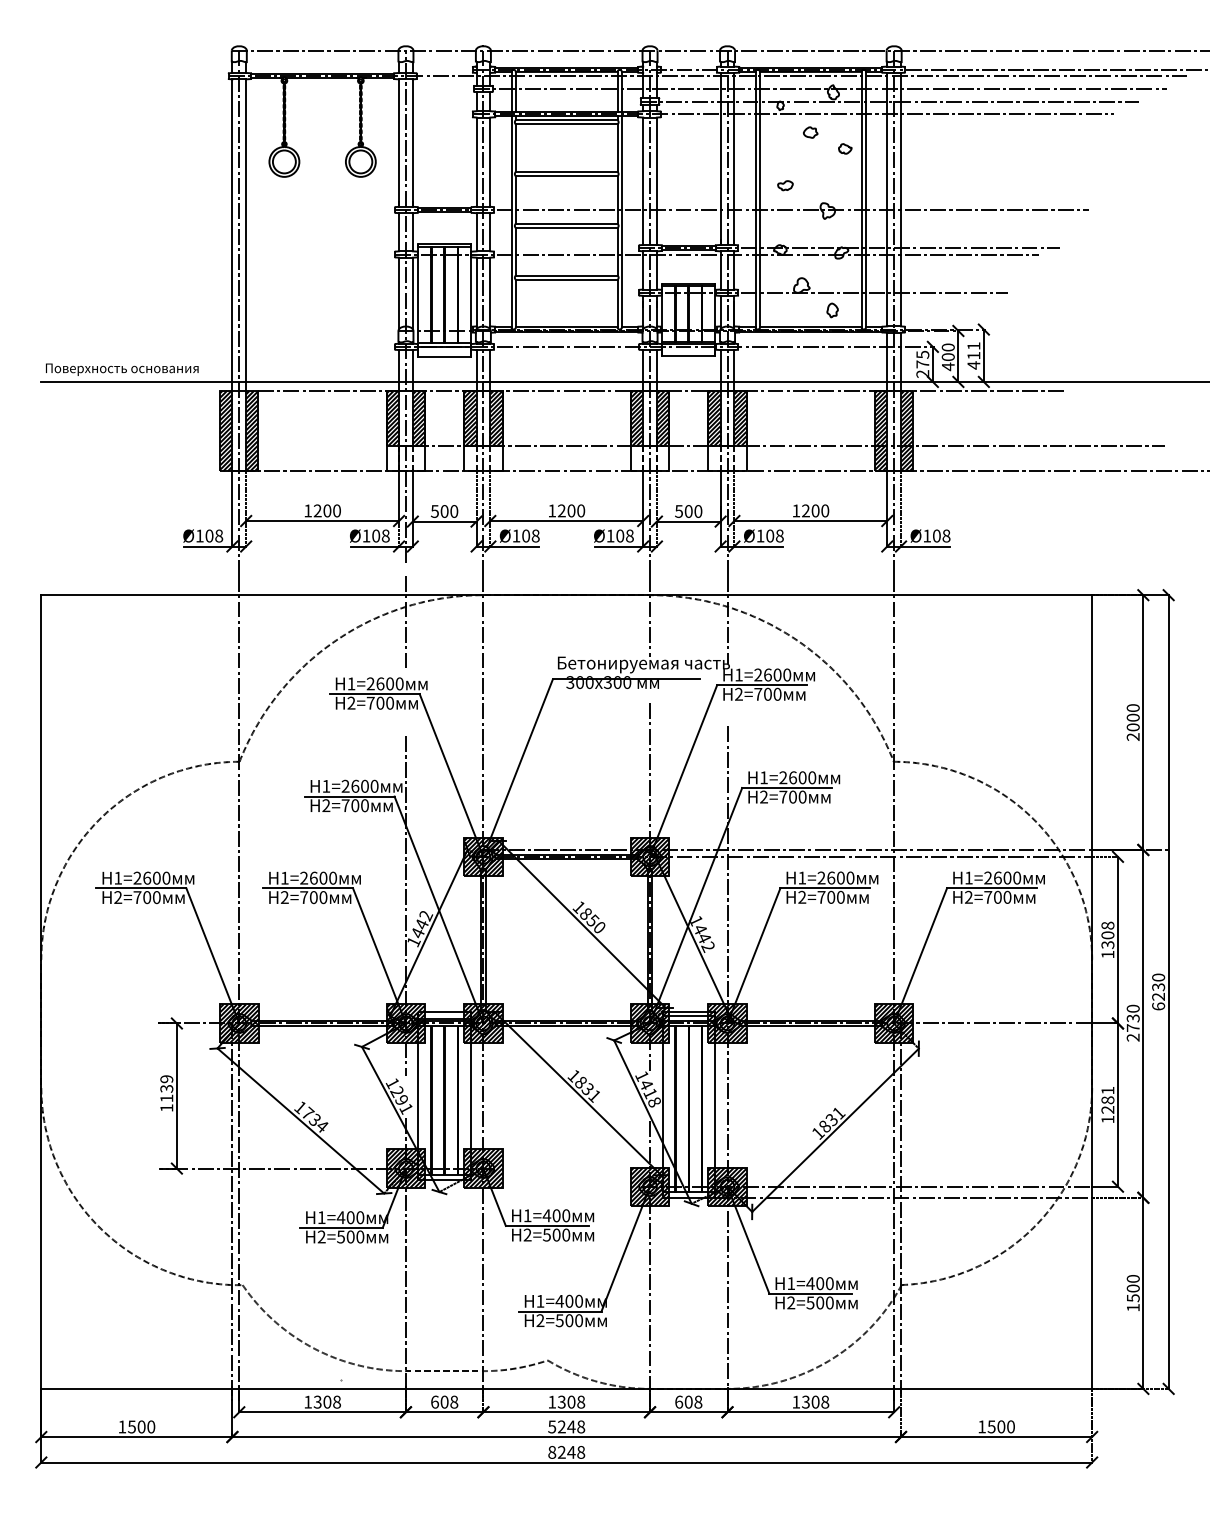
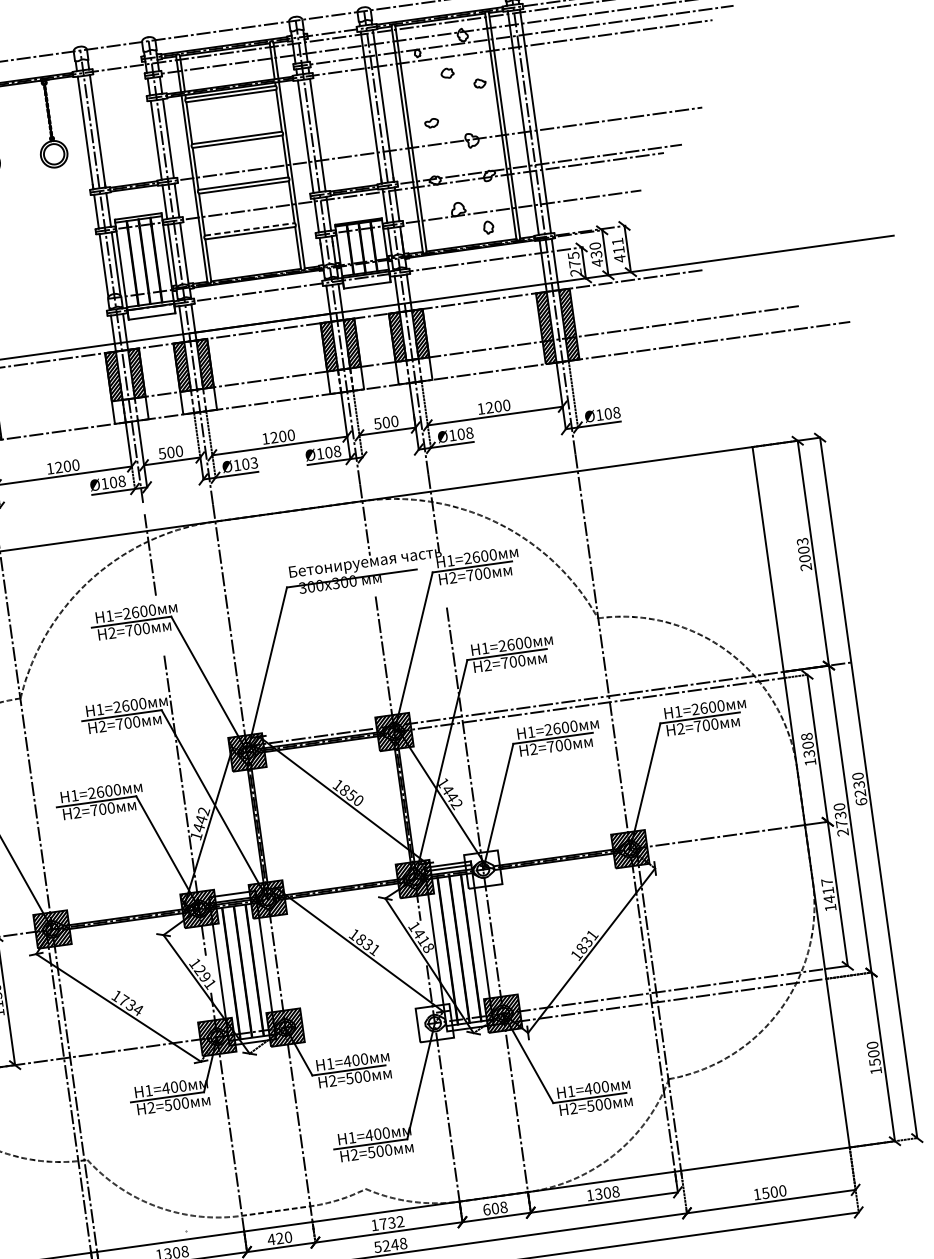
line: (566, 275) -> (249, 229), solid -> dashed
text: (947, 357) -> (595, 255), 400 -> 430
text: (535, 535) -> (254, 462), Ø108 -> Ø103
text: (1132, 708) -> (802, 542), 2000 -> 2003
hatch: (727, 1023) -> (483, 869), removed
text: (1107, 1100) -> (827, 891), 1281 -> 1417
hatch: (649, 1186) -> (434, 1023), removed
text: (444, 1401) -> (279, 1237), 608 -> 420
text: (571, 1401) -> (391, 1222), 1308 -> 1732

